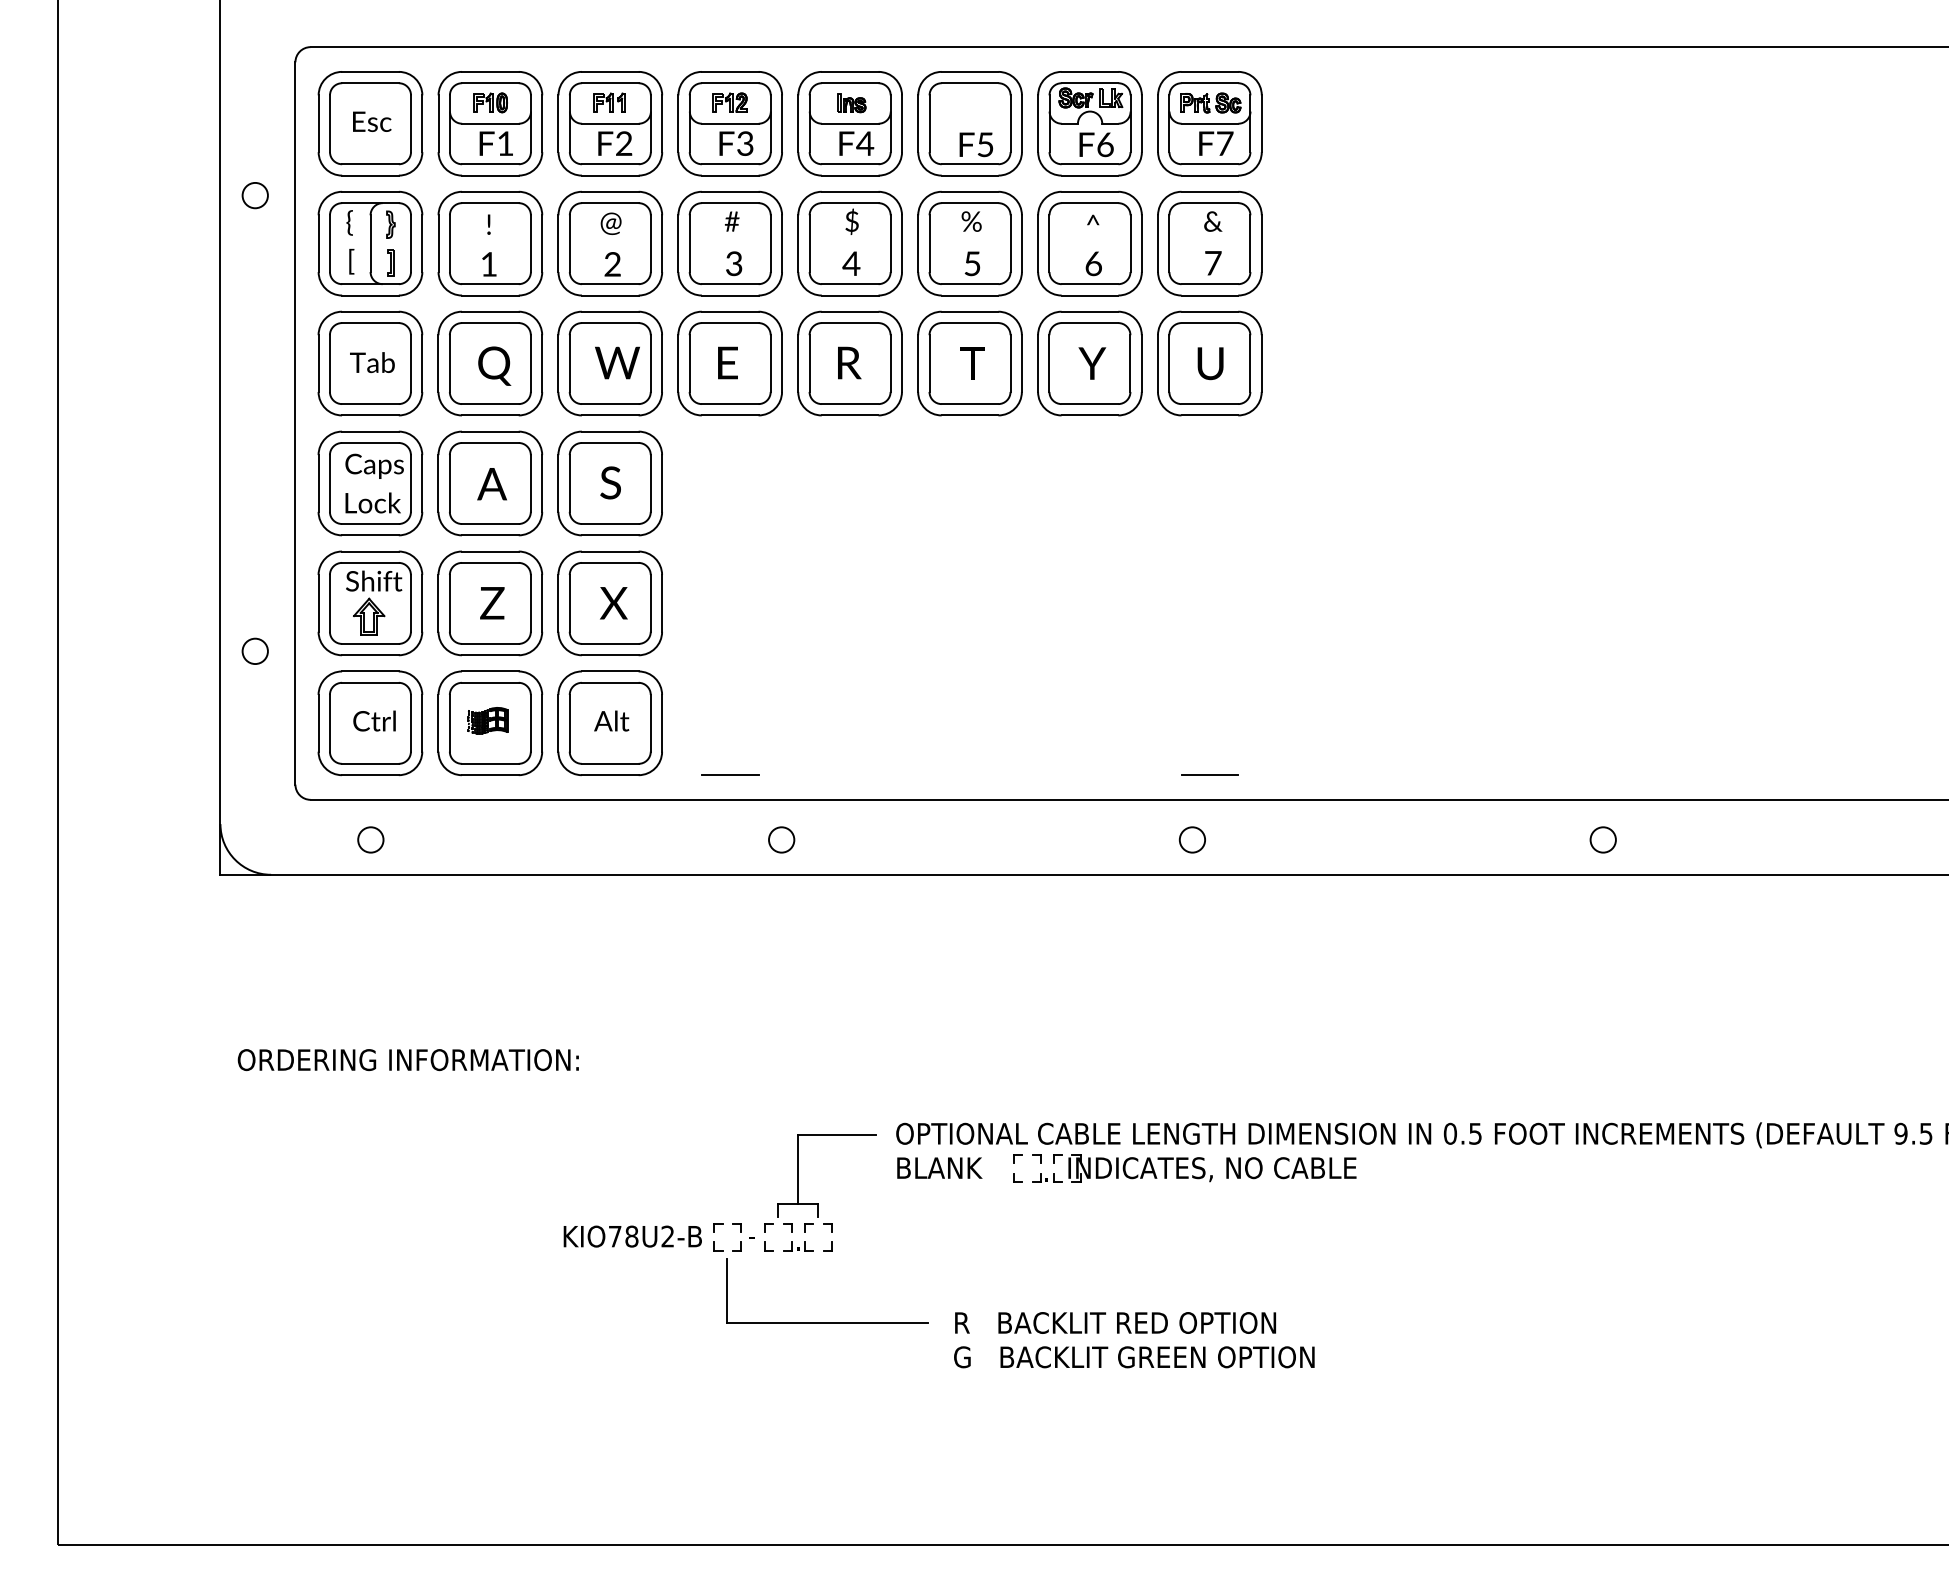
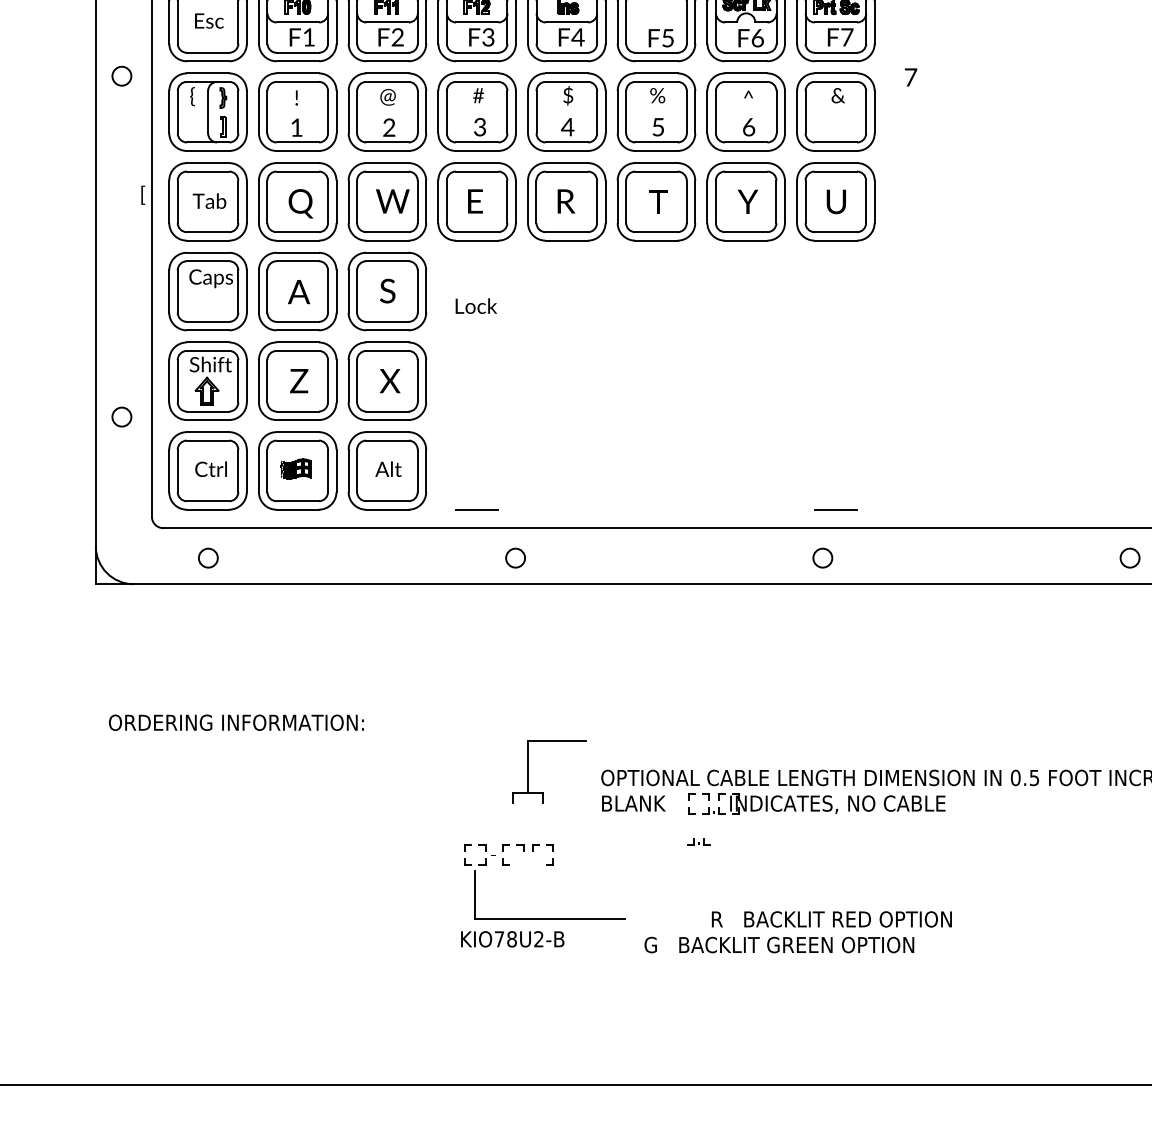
text: (351, 261) -> (143, 195), moved
text: (1213, 263) -> (911, 77), moved
text: (372, 502) -> (475, 305), moved
part: (798, 1175) -> (528, 771), moved
text: (632, 1236) -> (512, 939), moved
part: (798, 1246) -> (698, 842), moved
text: (1115, 1322) -> (831, 919), moved

